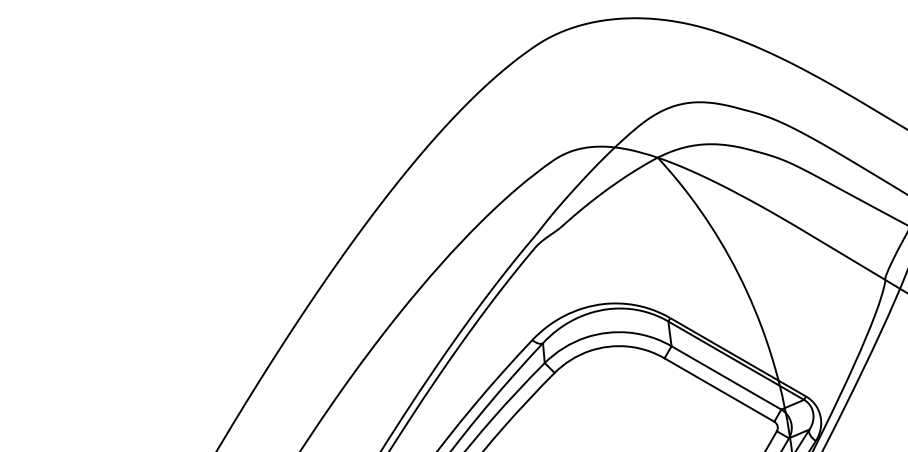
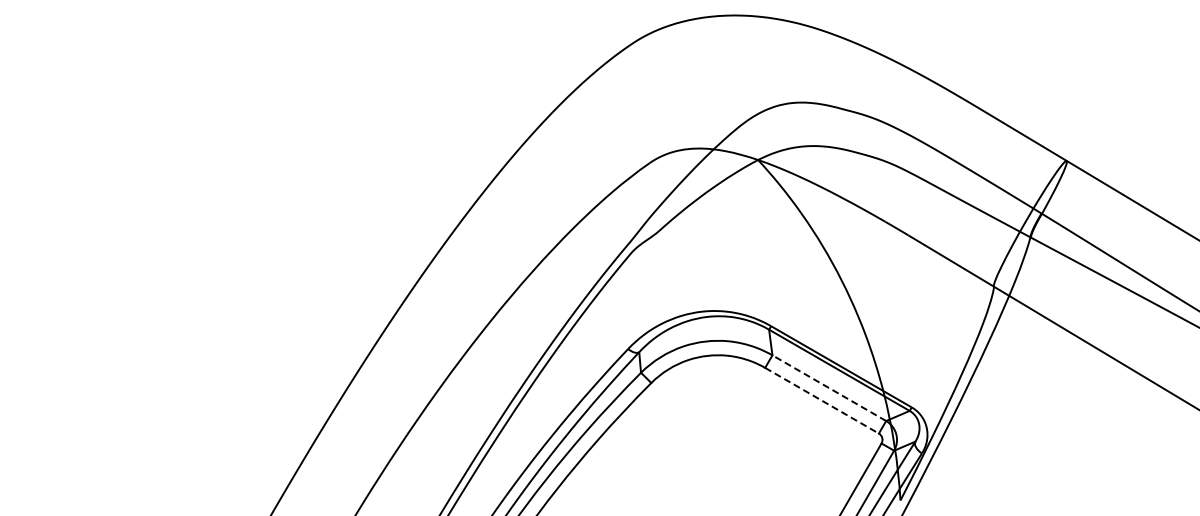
line: (726, 378) -> (829, 388), solid -> dashed
line: (719, 389) -> (822, 400), solid -> dashed

